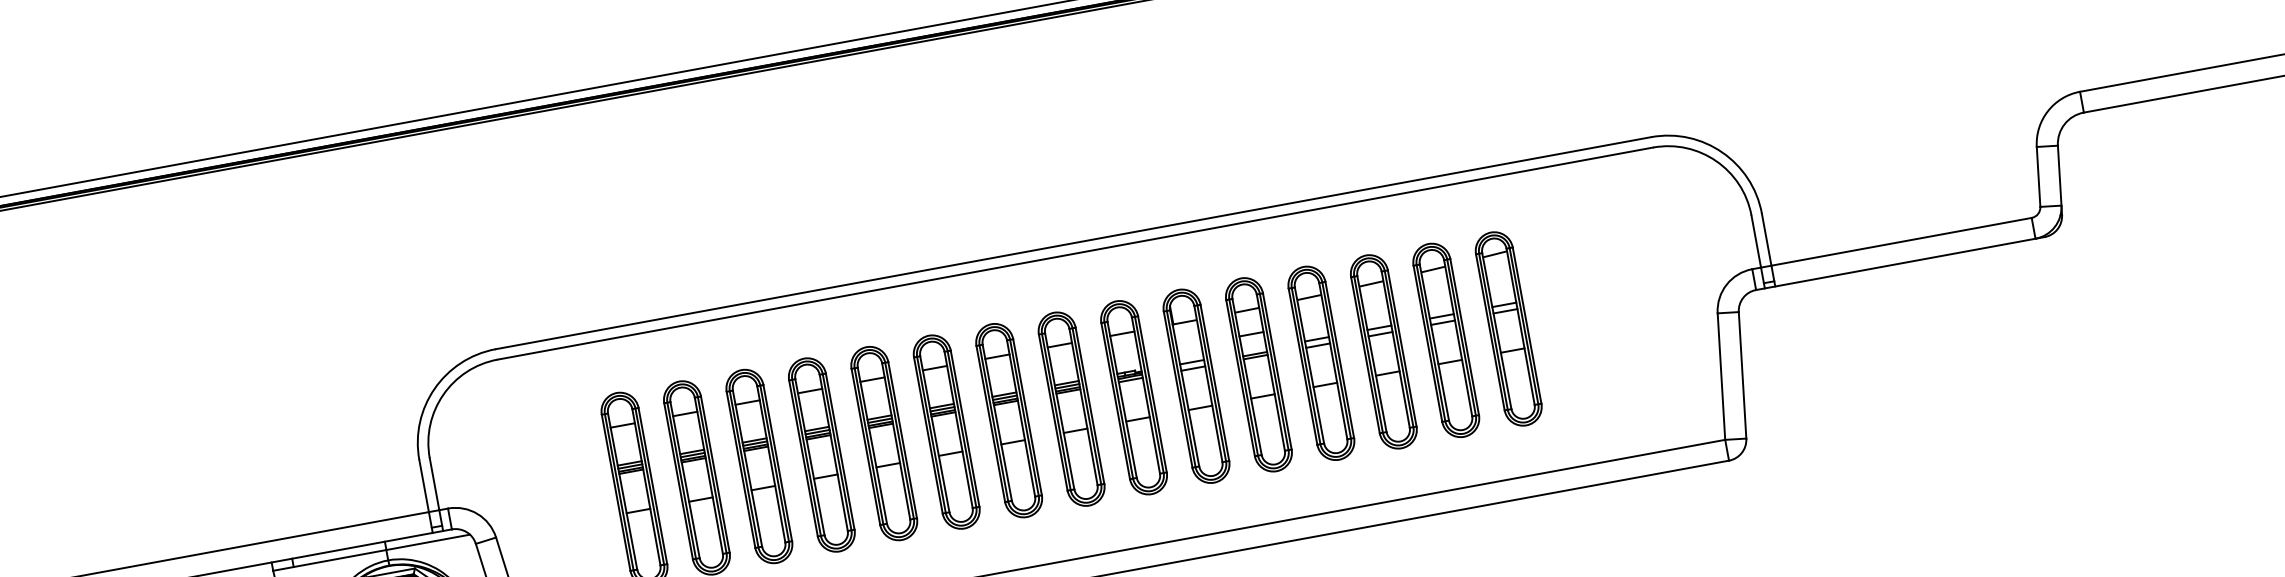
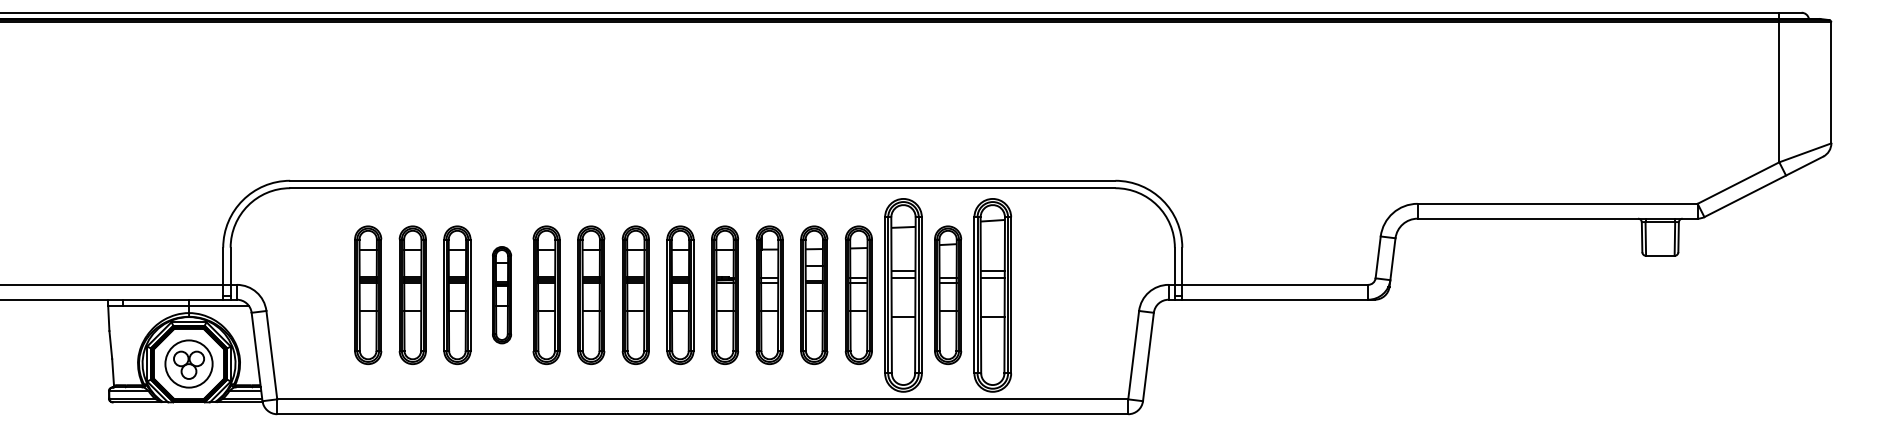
part: (1508, 327) -> (992, 294), size x1.4
part: (1383, 350) -> (903, 294), size x1.4
part: (820, 454) -> (501, 294), size x0.7

